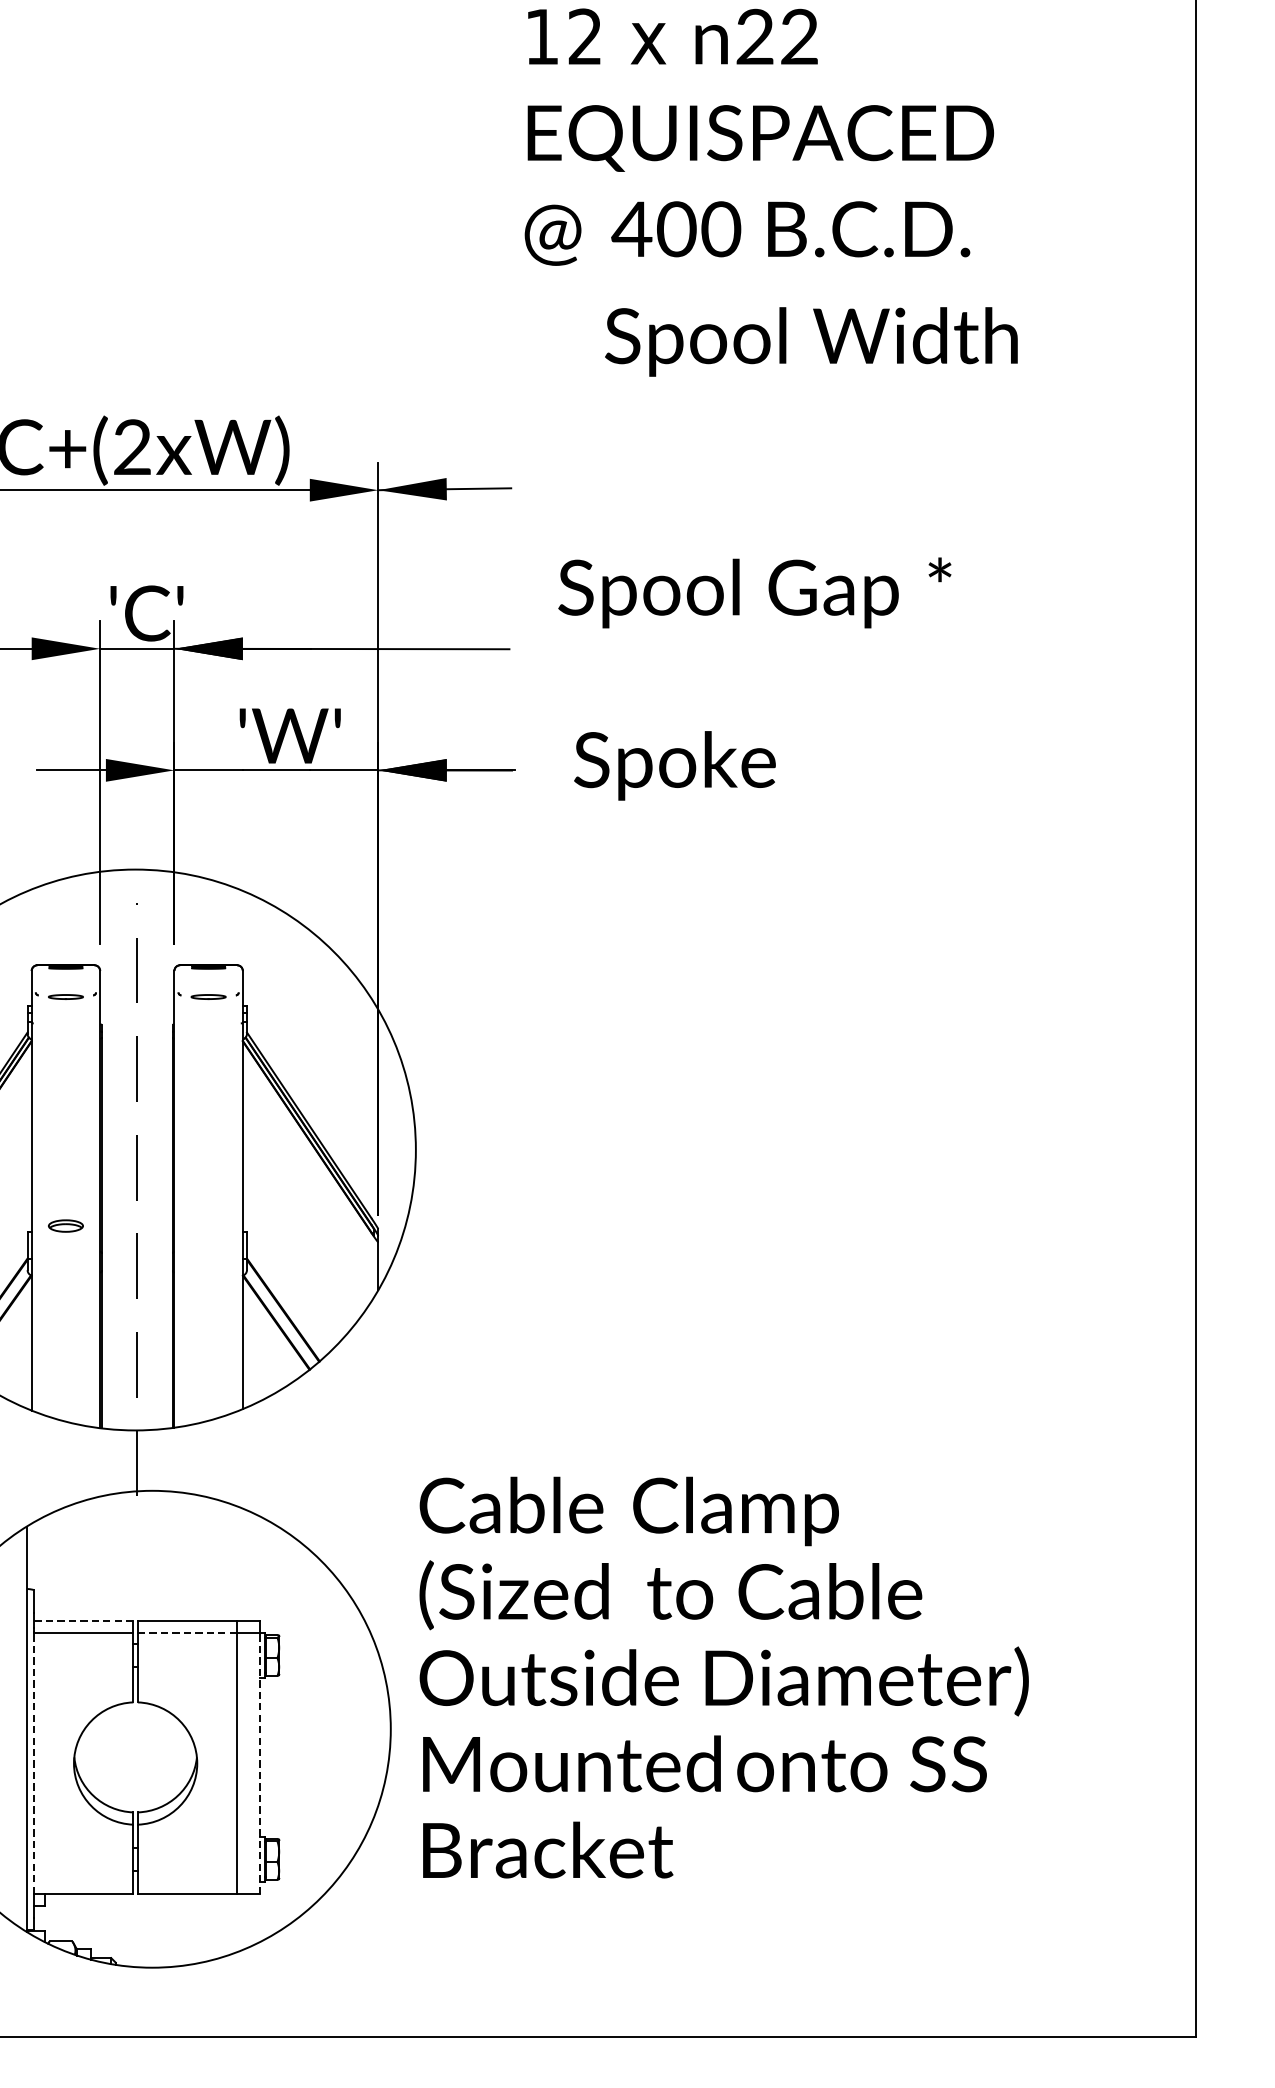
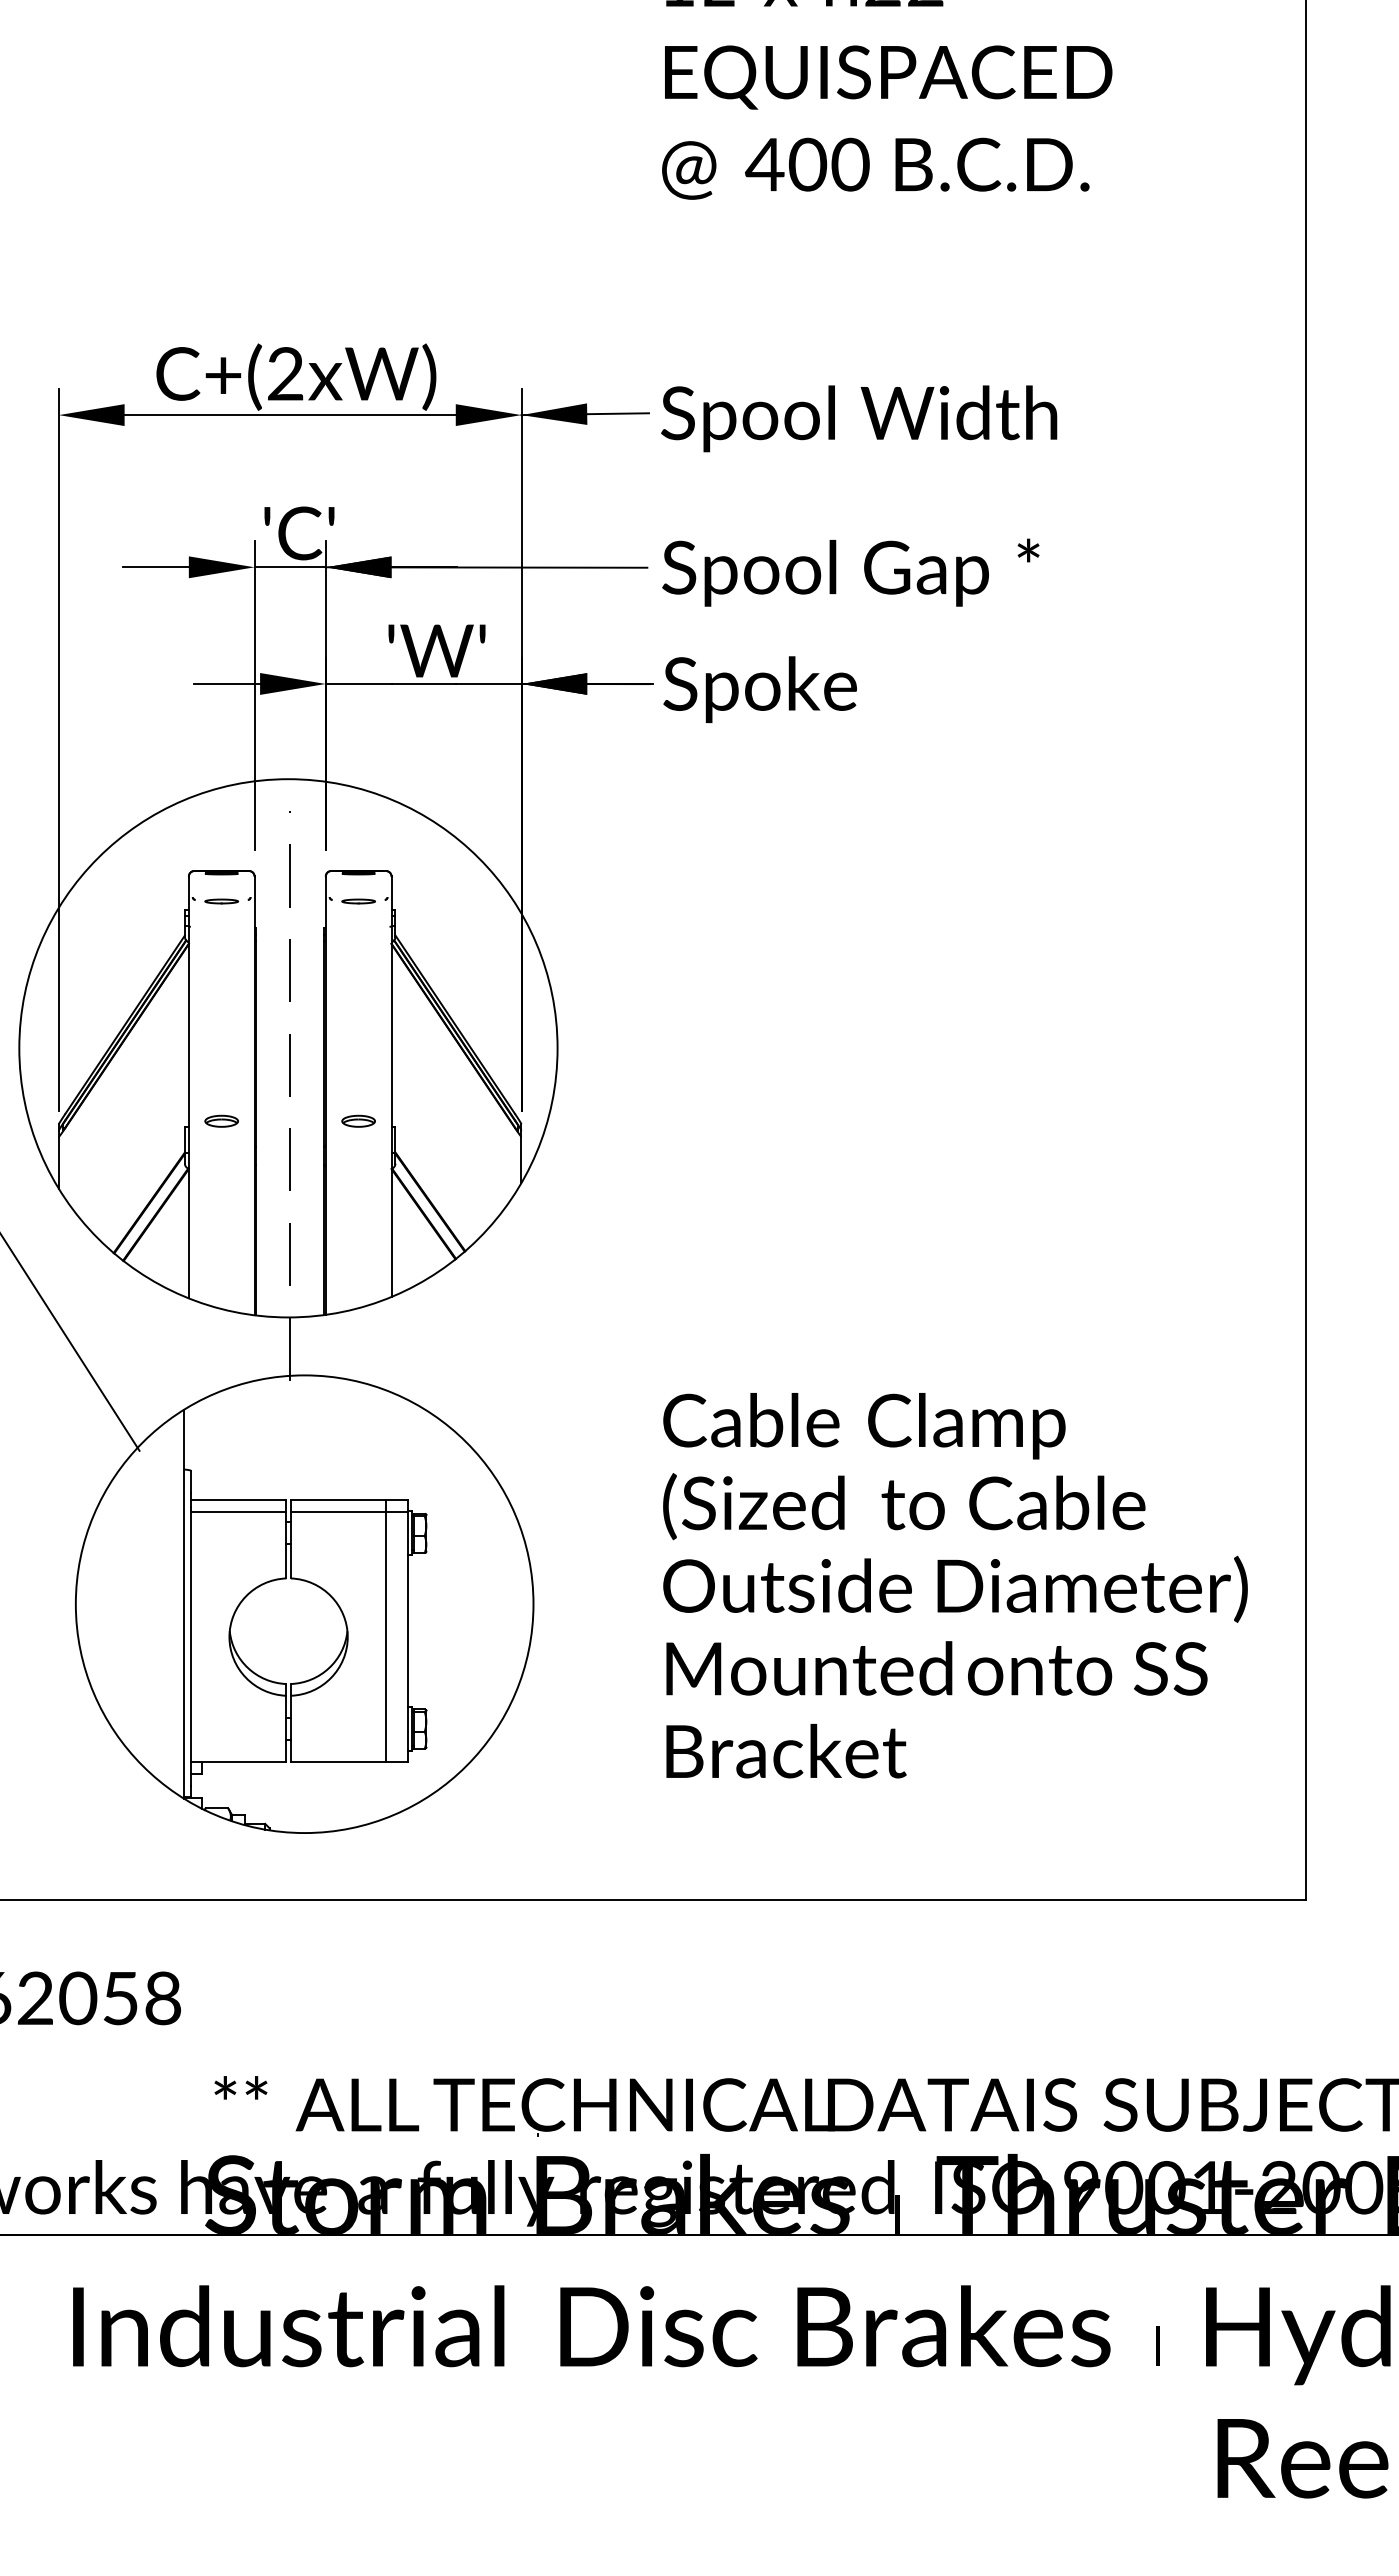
text: (811, 341) -> (859, 418), moved
text: (754, 592) -> (850, 572), moved
text: (674, 765) -> (759, 689), moved
part: (208, 1225) -> (358, 1120), added
line: (83, 1621) -> (238, 1500), dashed -> solid
line: (187, 1633) -> (338, 1512), dashed -> solid
text: (724, 1677) -> (955, 1585), moved
line: (34, 1762) -> (191, 1636), dashed -> solid
line: (259, 1762) -> (407, 1636), dashed -> solid

